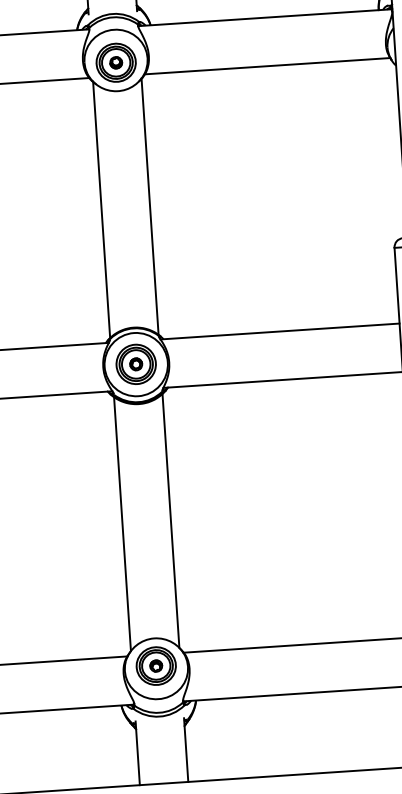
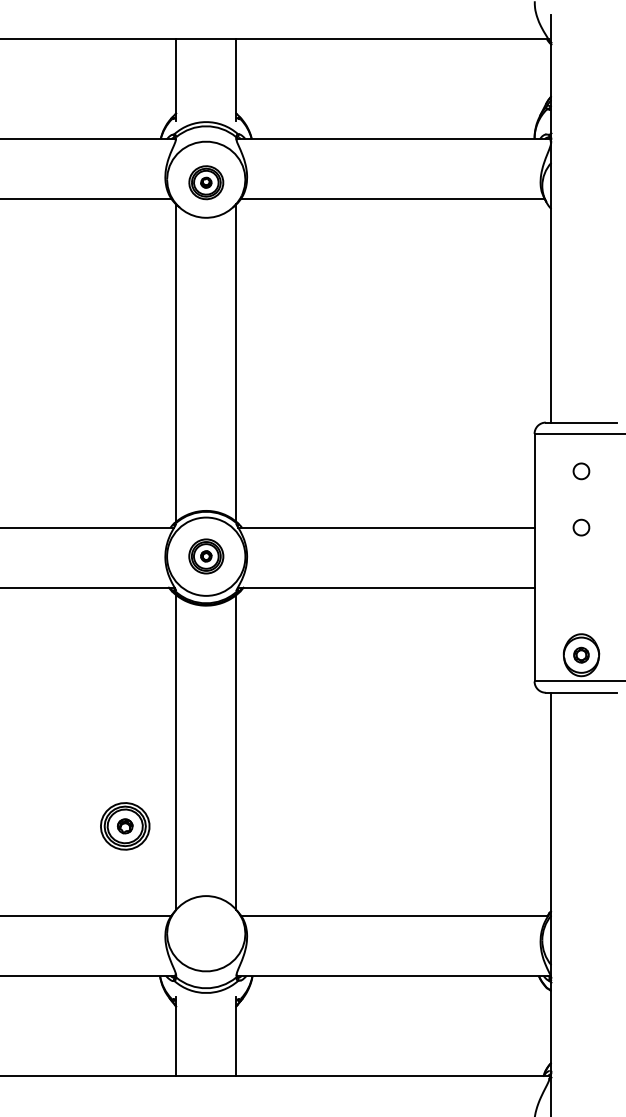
part: (116, 62) -> (206, 182), size x0.7
part: (136, 364) -> (206, 556), size x0.7
part: (156, 666) -> (125, 826), moved

